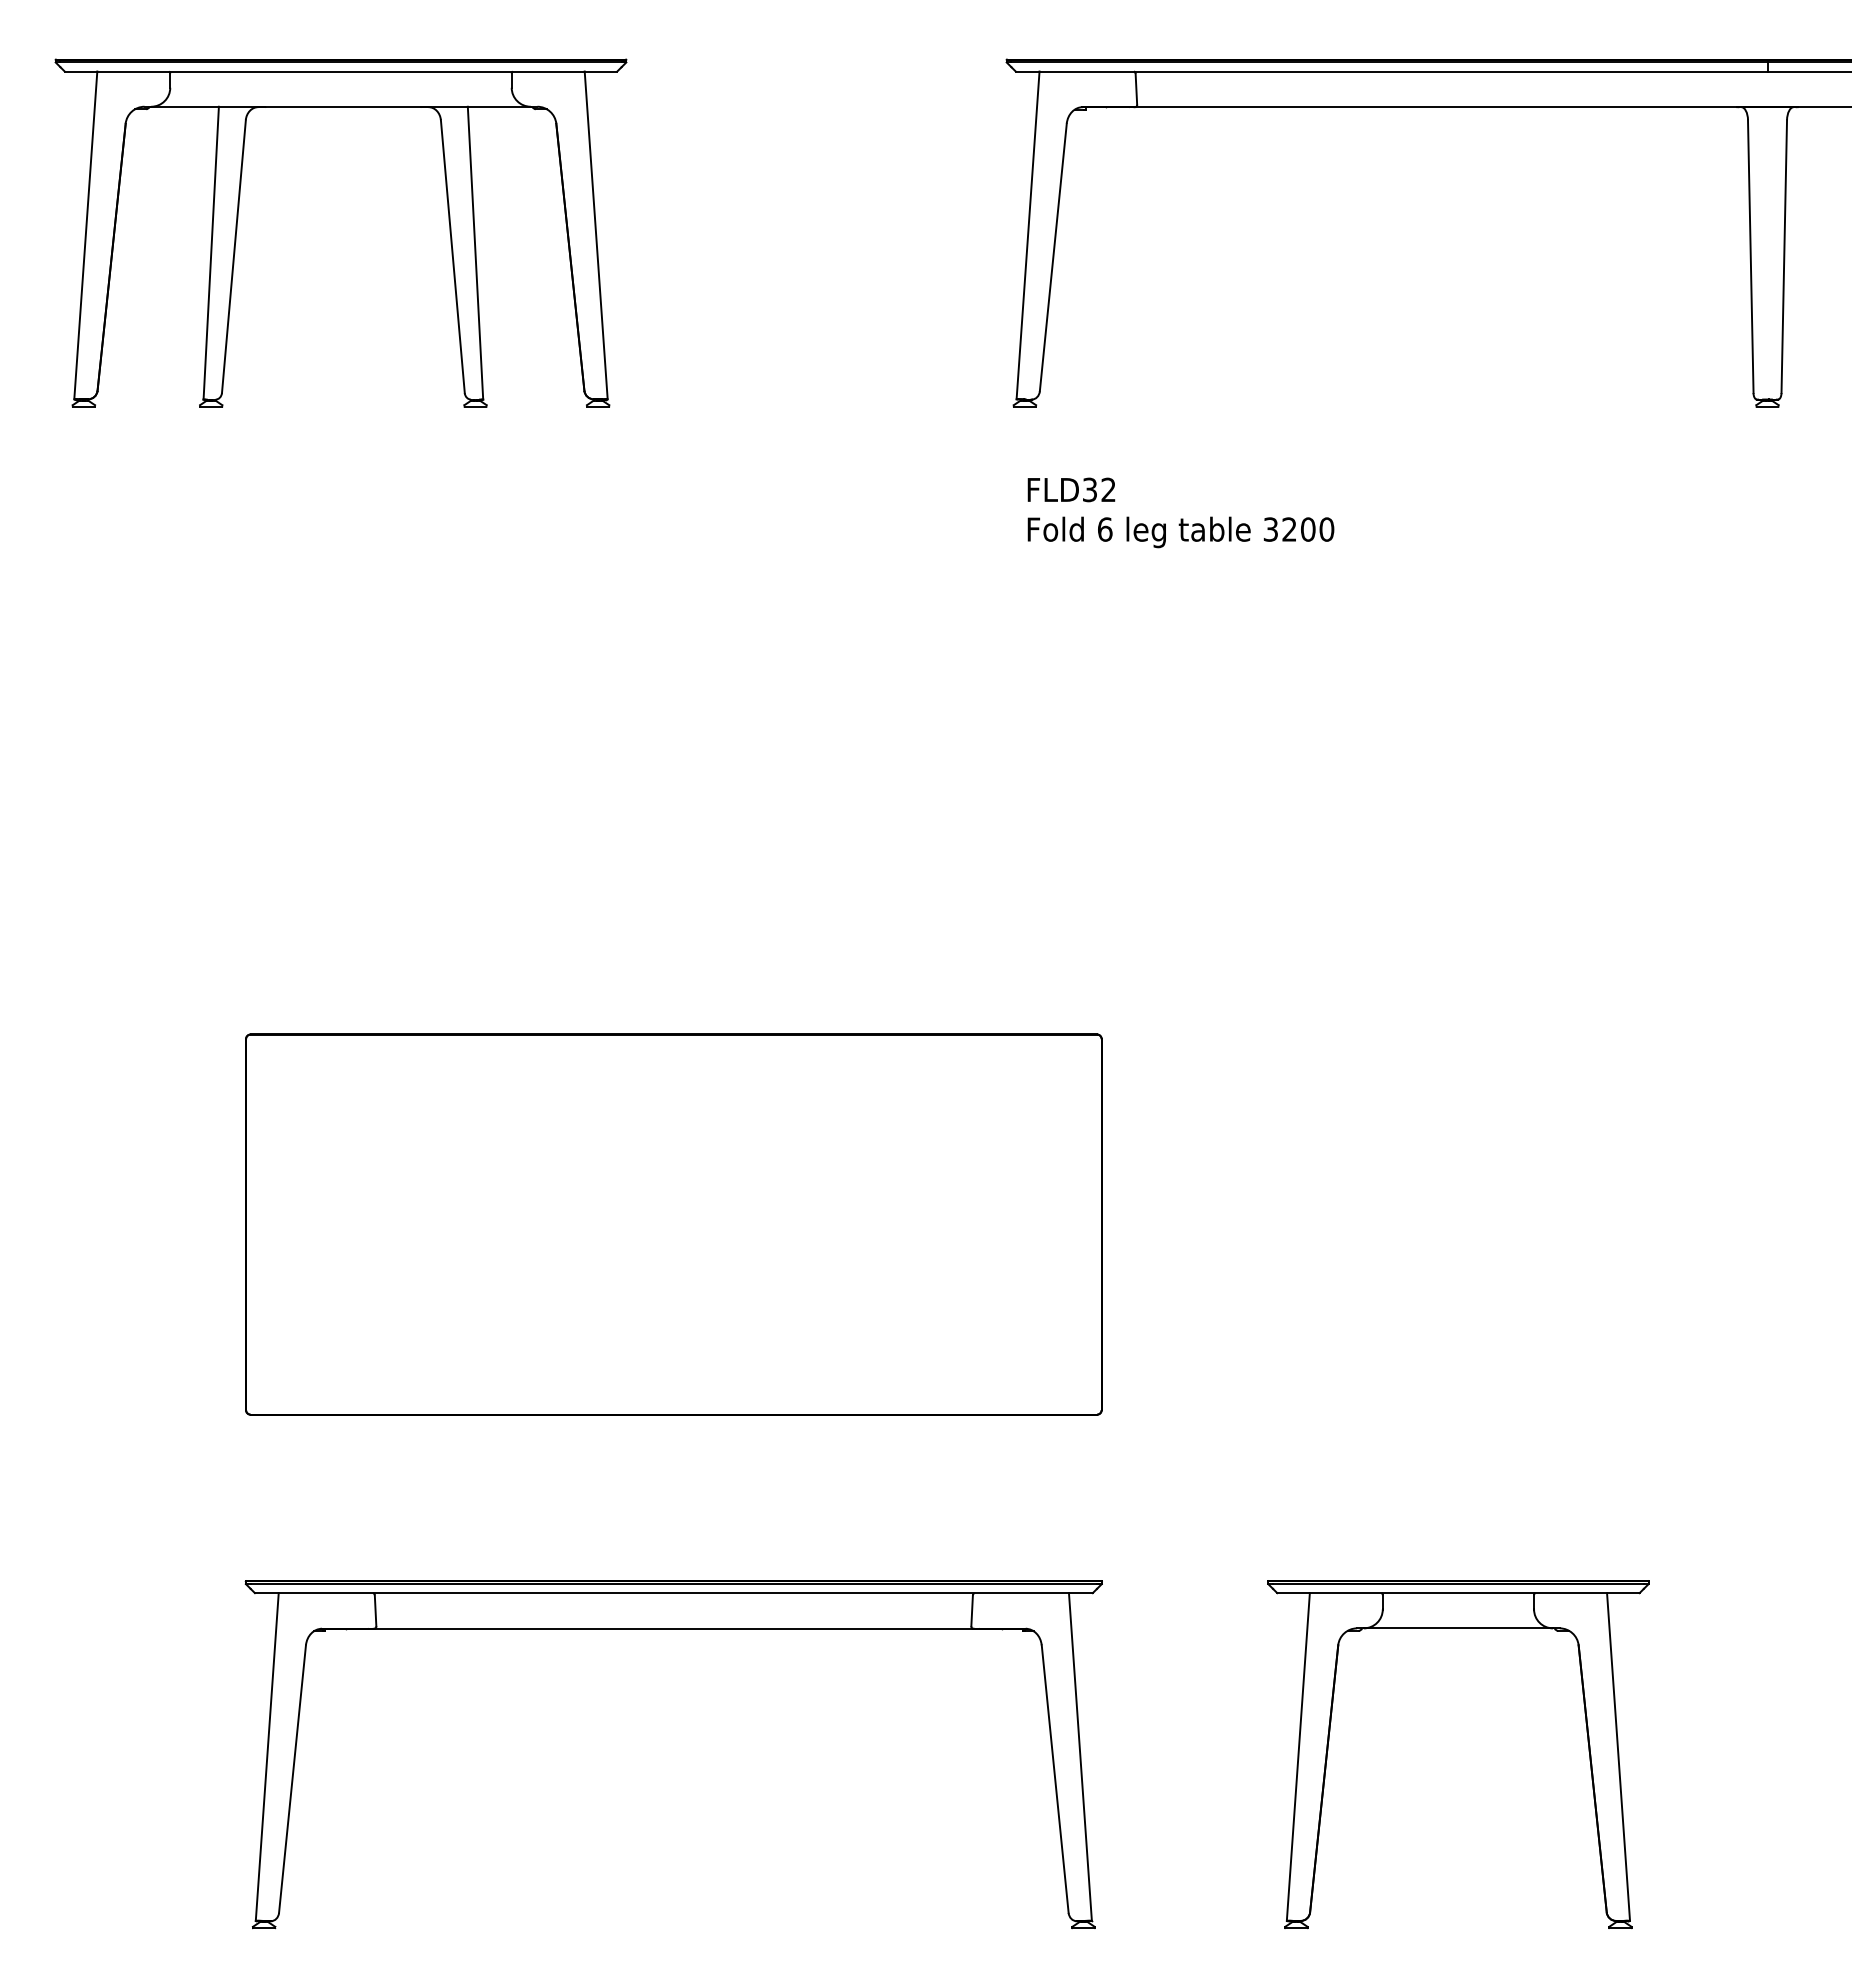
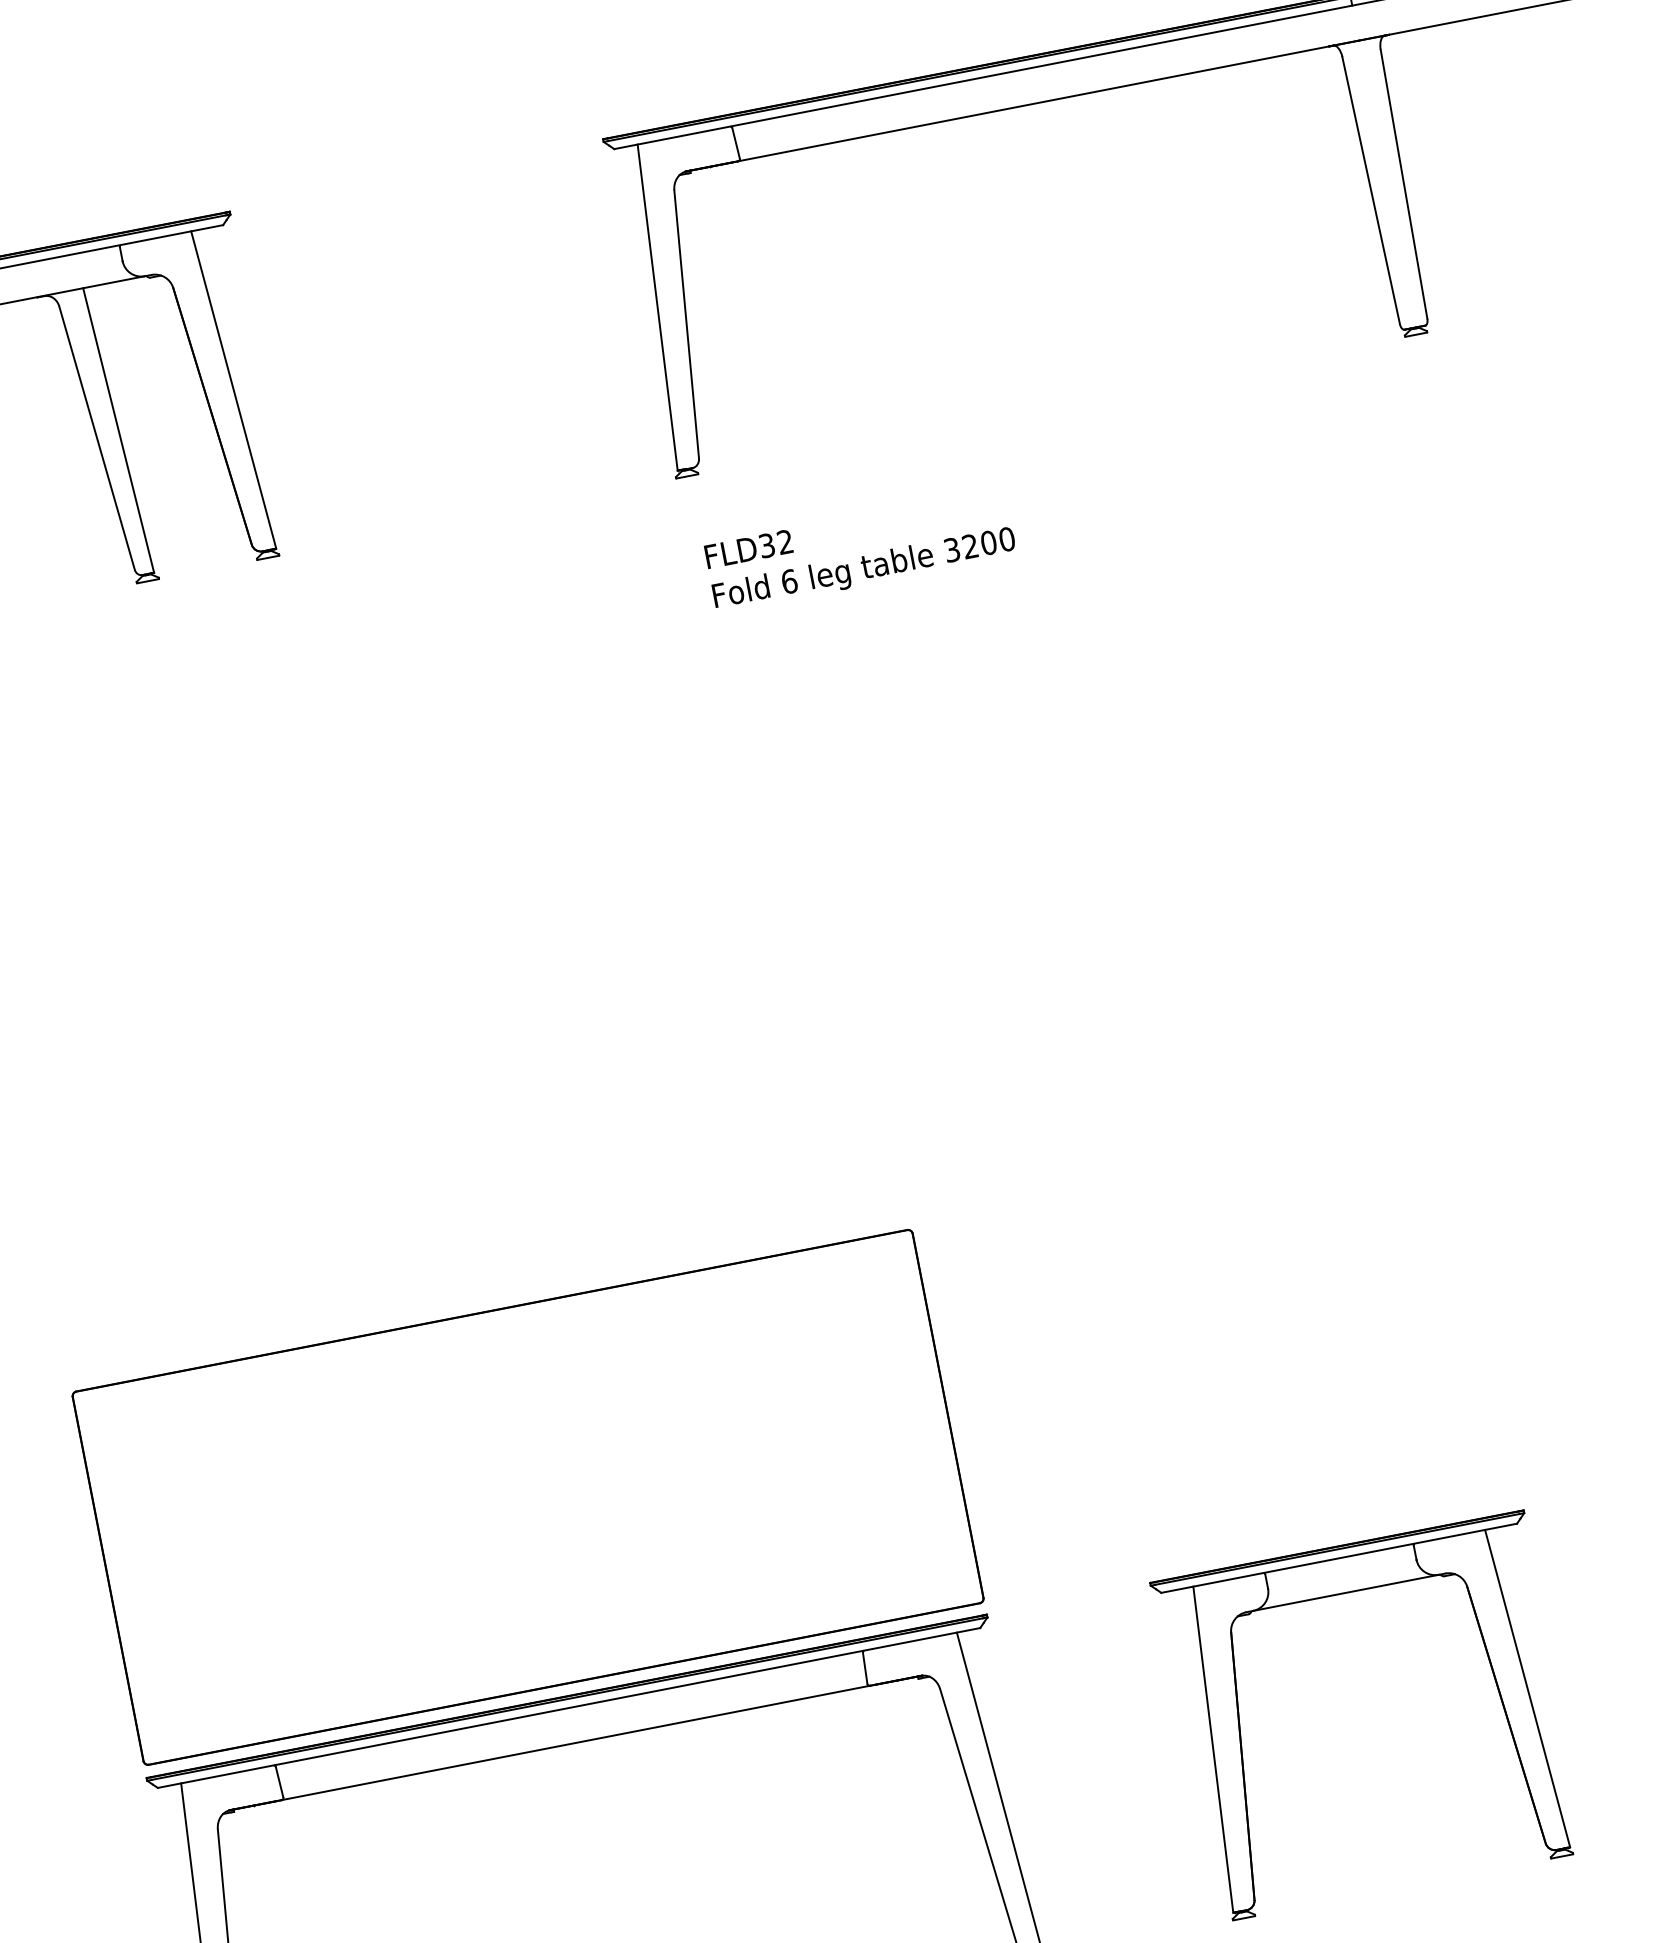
part: (673, 1224) -> (527, 1497), moved

